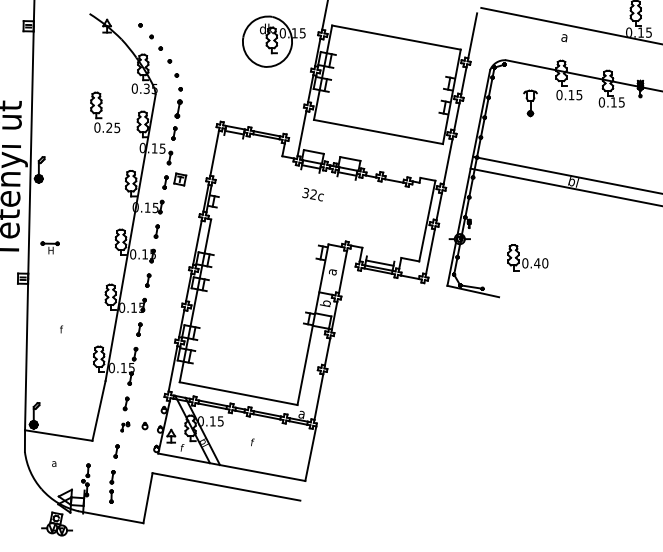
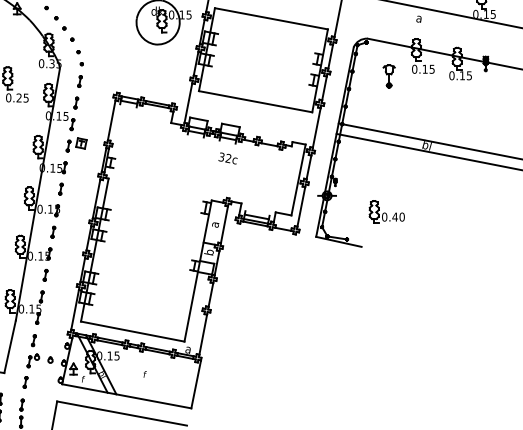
part: (178, 108) -> (79, 81), size x0.71
text: (312, 194) -> (227, 158), moved
part: (125, 426) -> (33, 360), size x1.67

